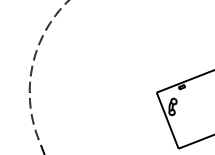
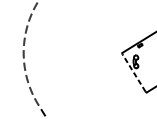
line: (167, 120) -> (133, 72), solid -> dashed

